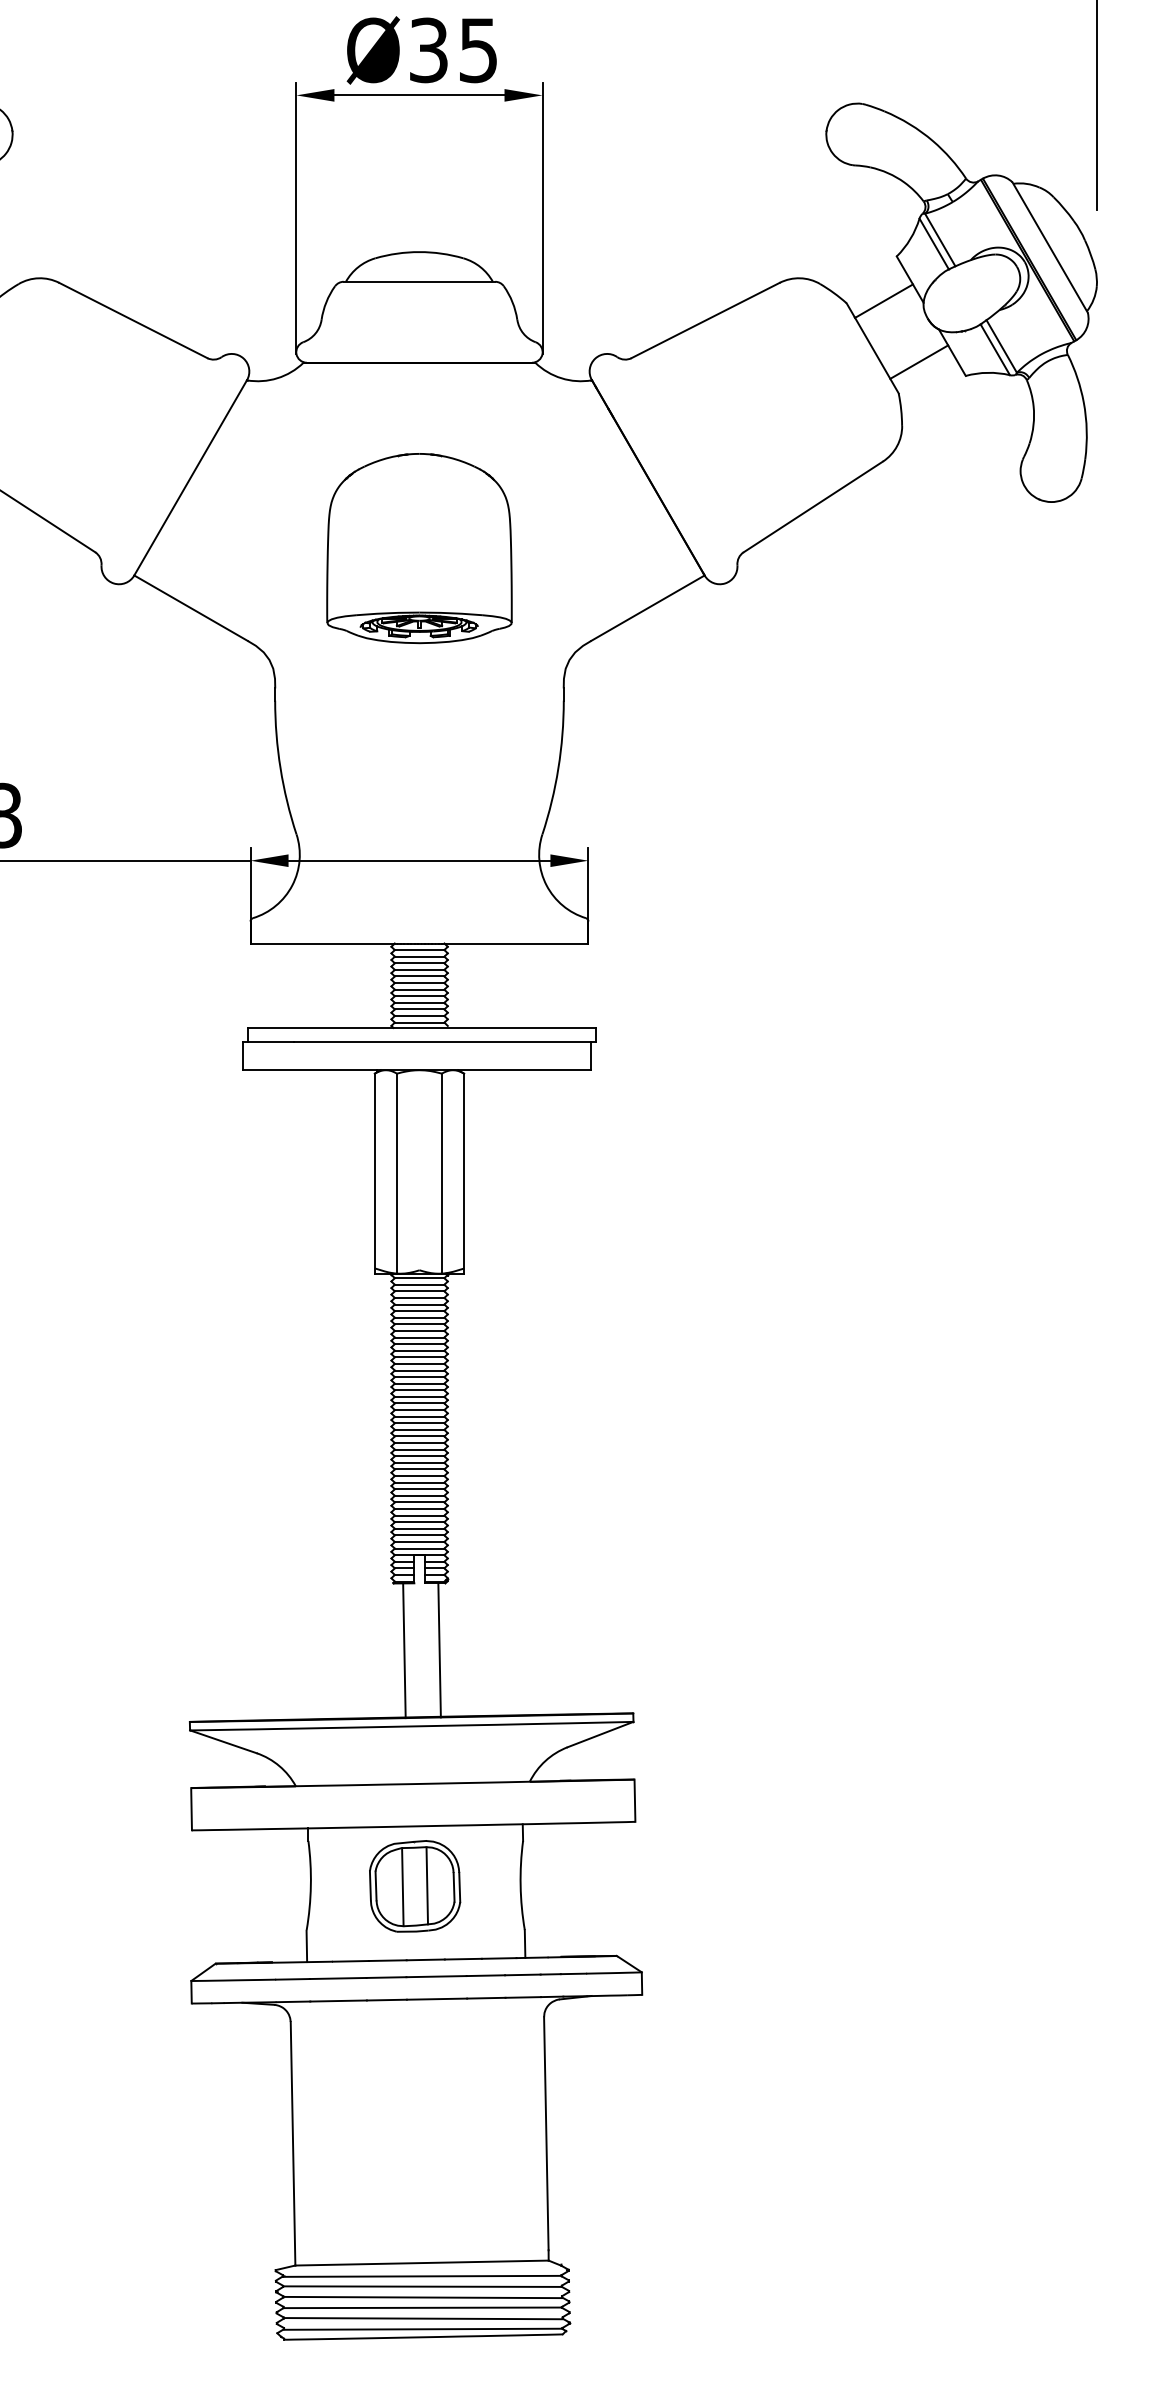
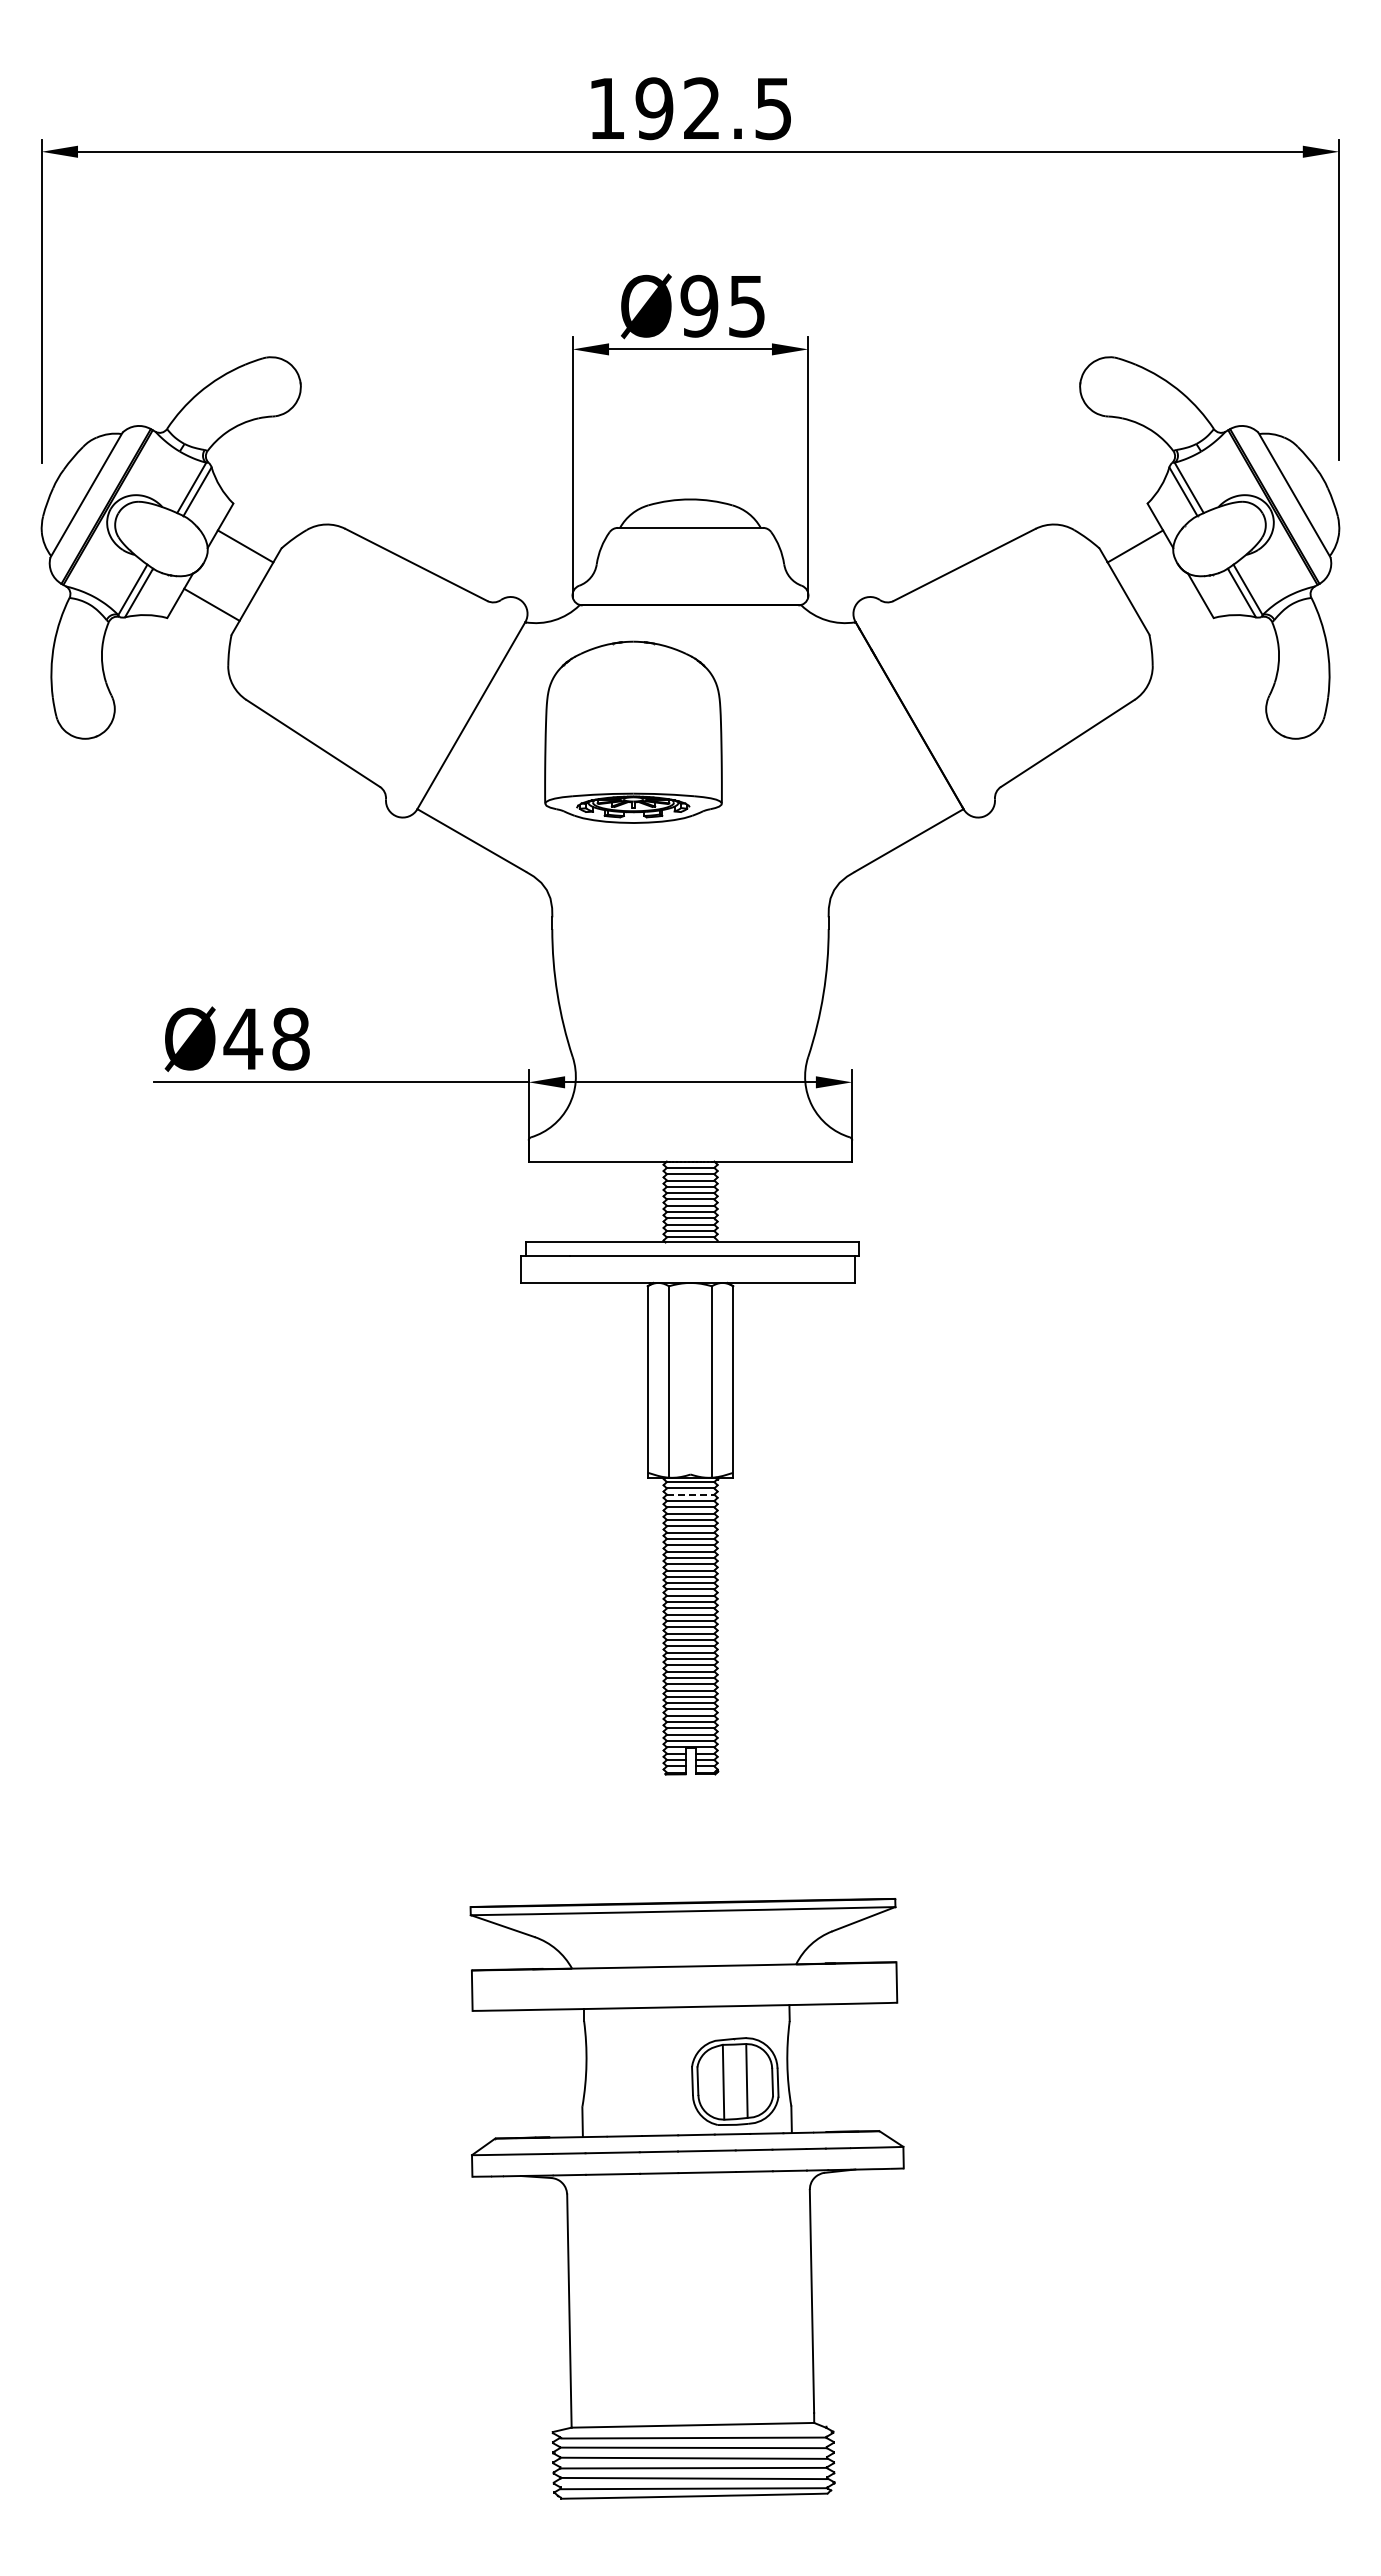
text: (428, 50) -> (699, 306), Ø35 -> Ø95
line: (918, 361) -> (1168, 604), removed
part: (419, 547) -> (633, 731), moved
line: (419, 1291) -> (690, 1494), solid -> dashed
line: (403, 1650) -> (675, 1838), removed
line: (439, 1650) -> (709, 1838), removed
part: (415, 1886) -> (735, 2081), moved

